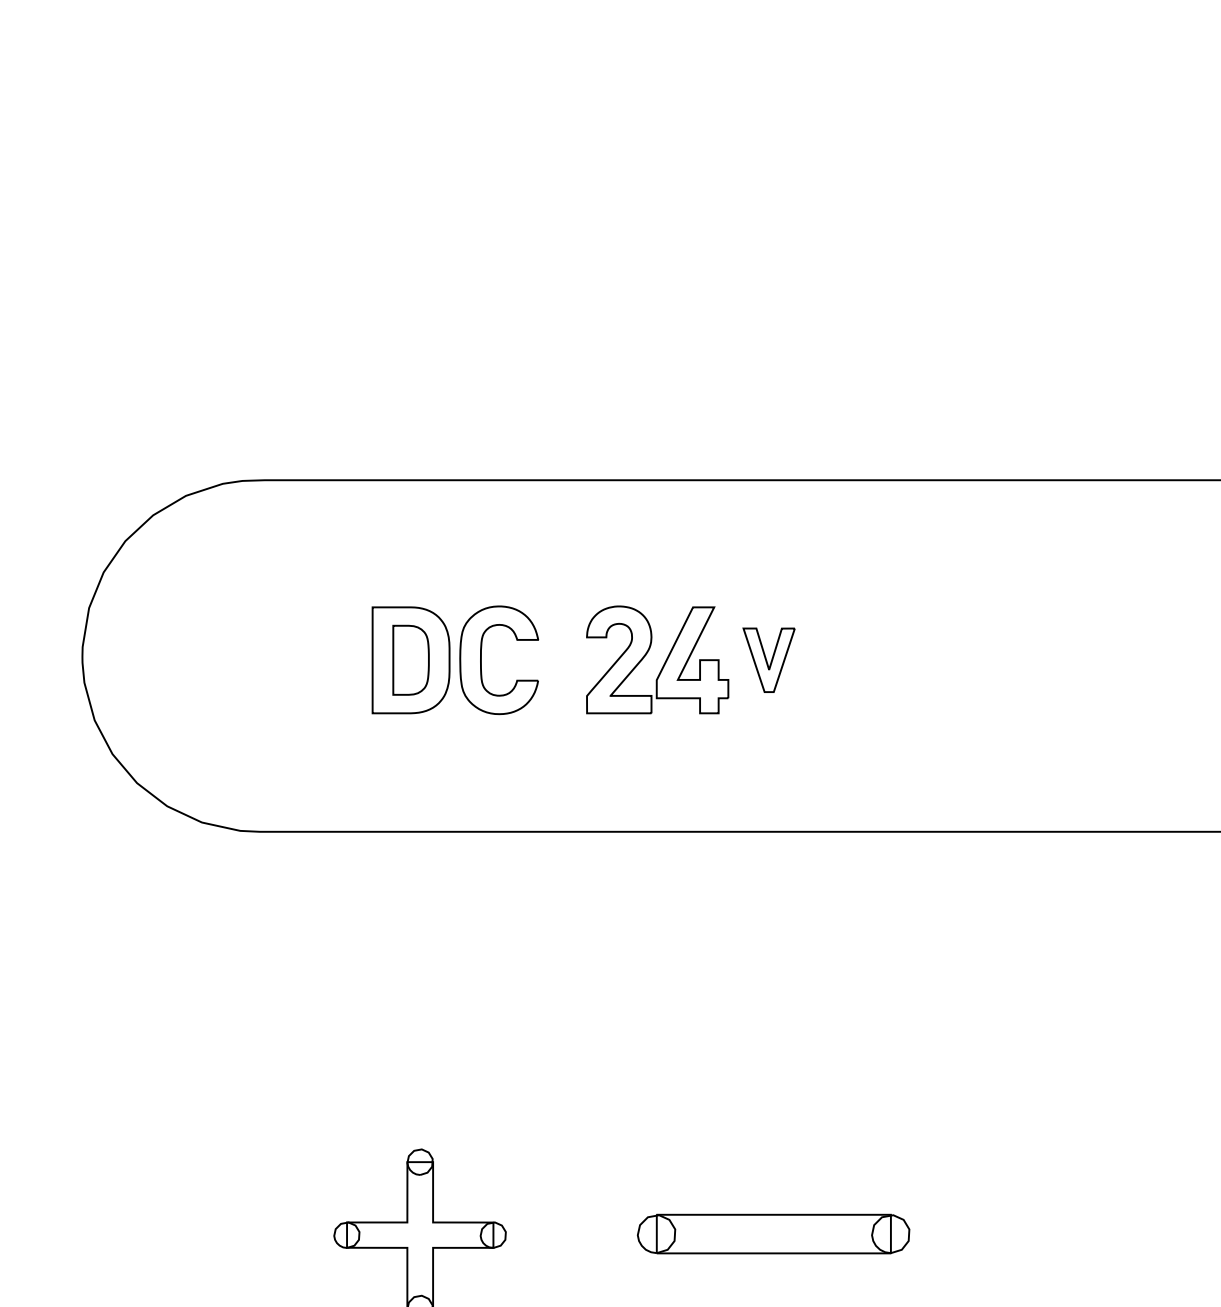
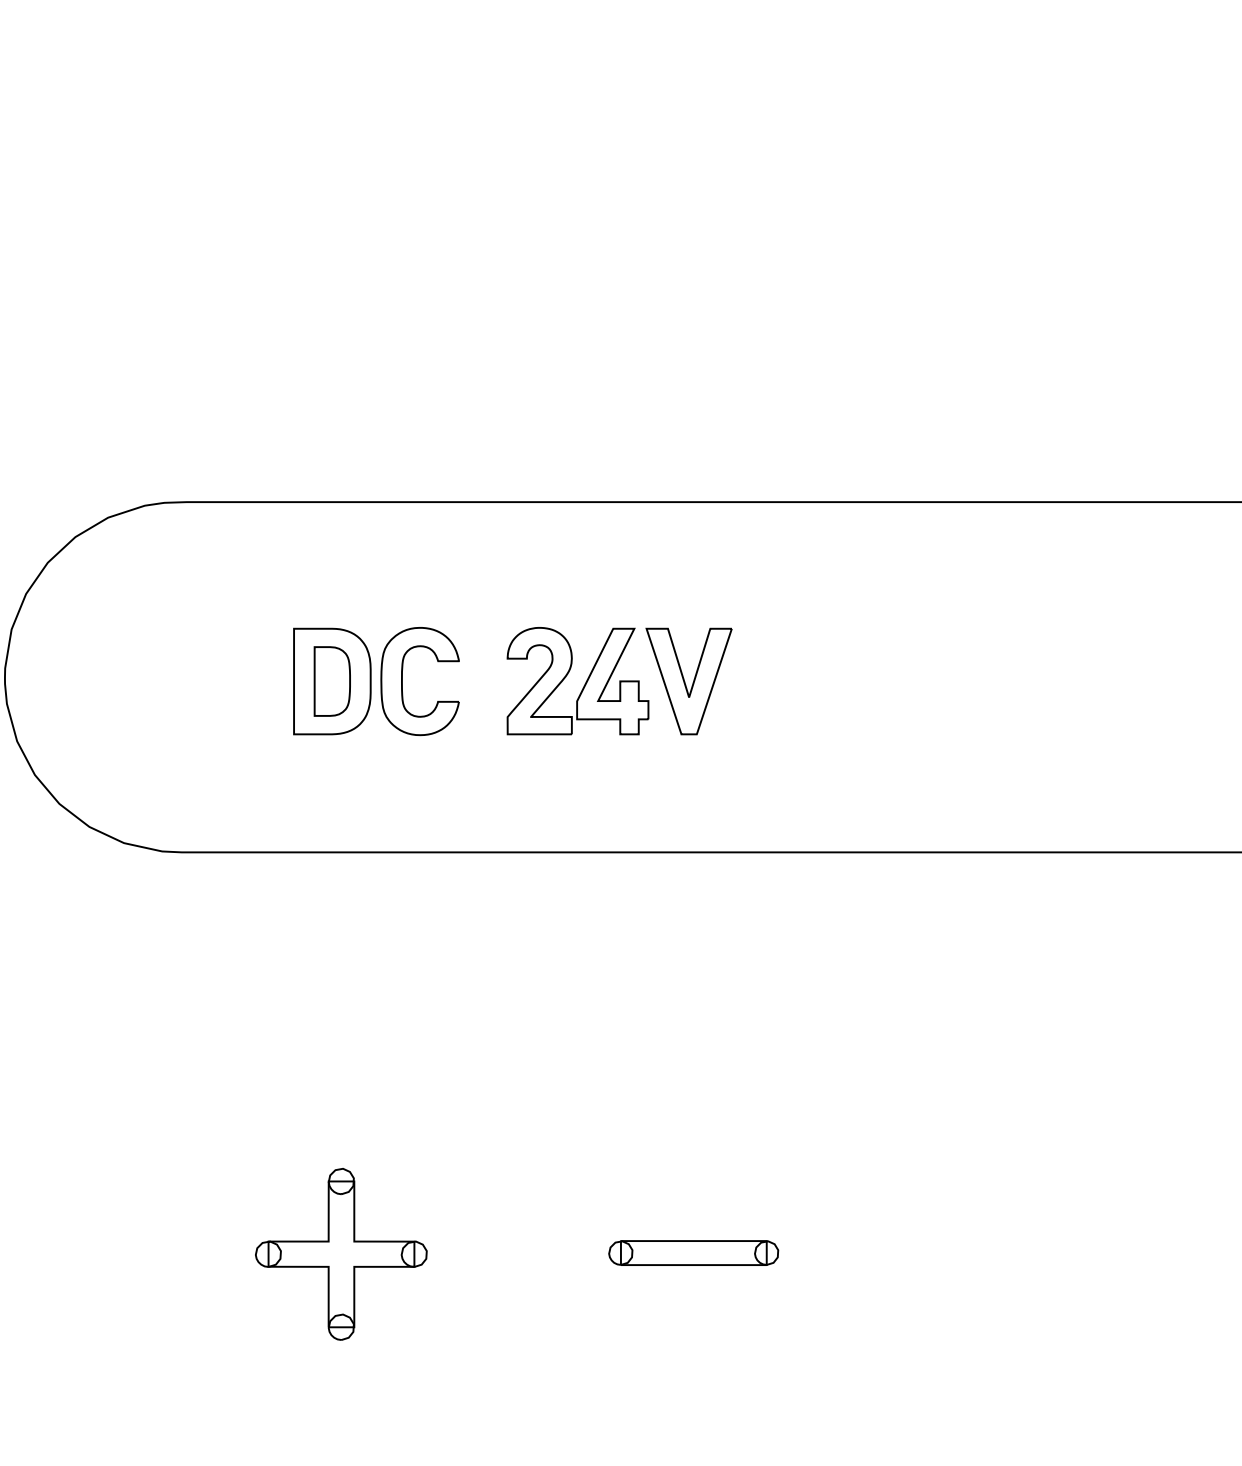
part: (768, 660) -> (688, 681), size x1.67
part: (773, 1233) -> (693, 1252), size x0.62

